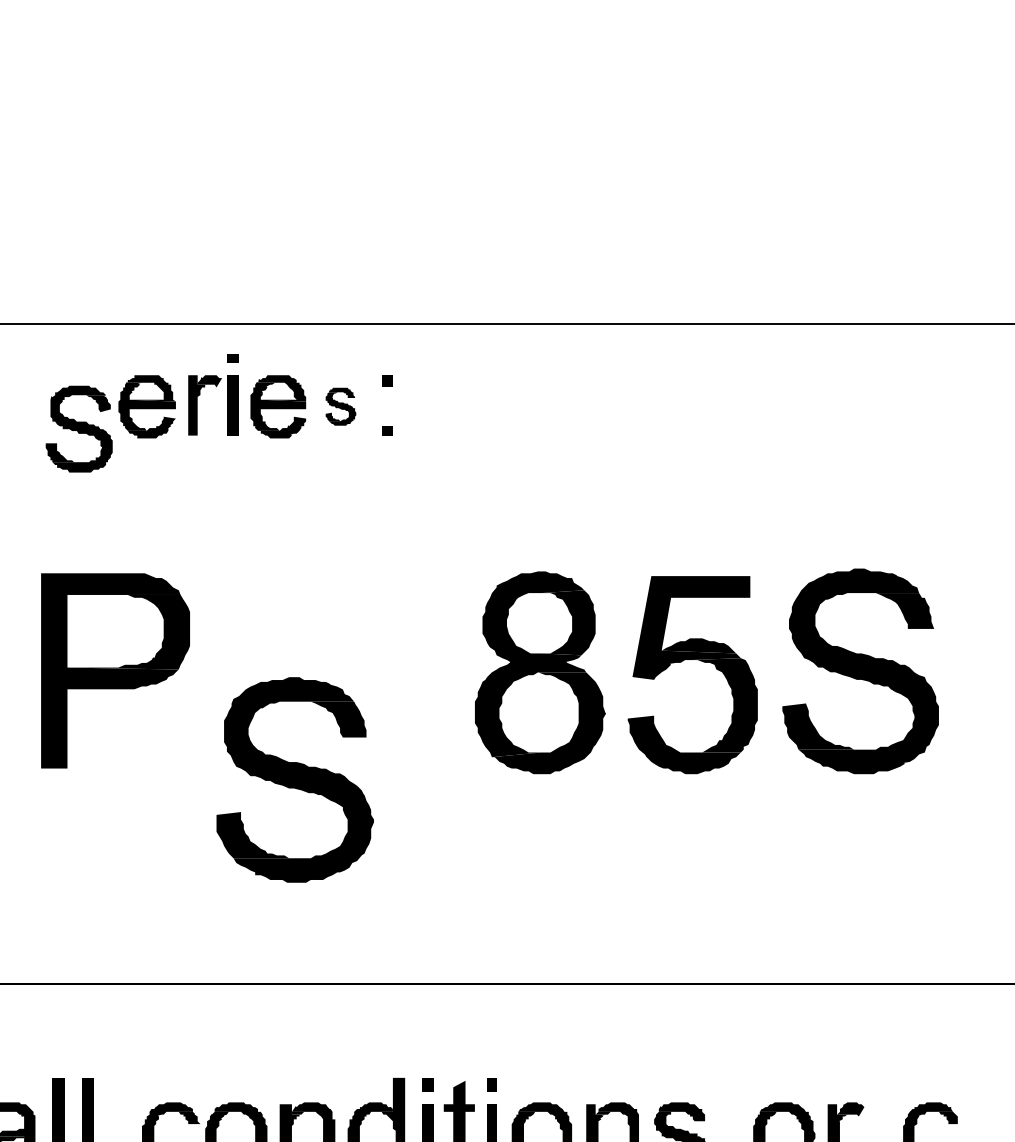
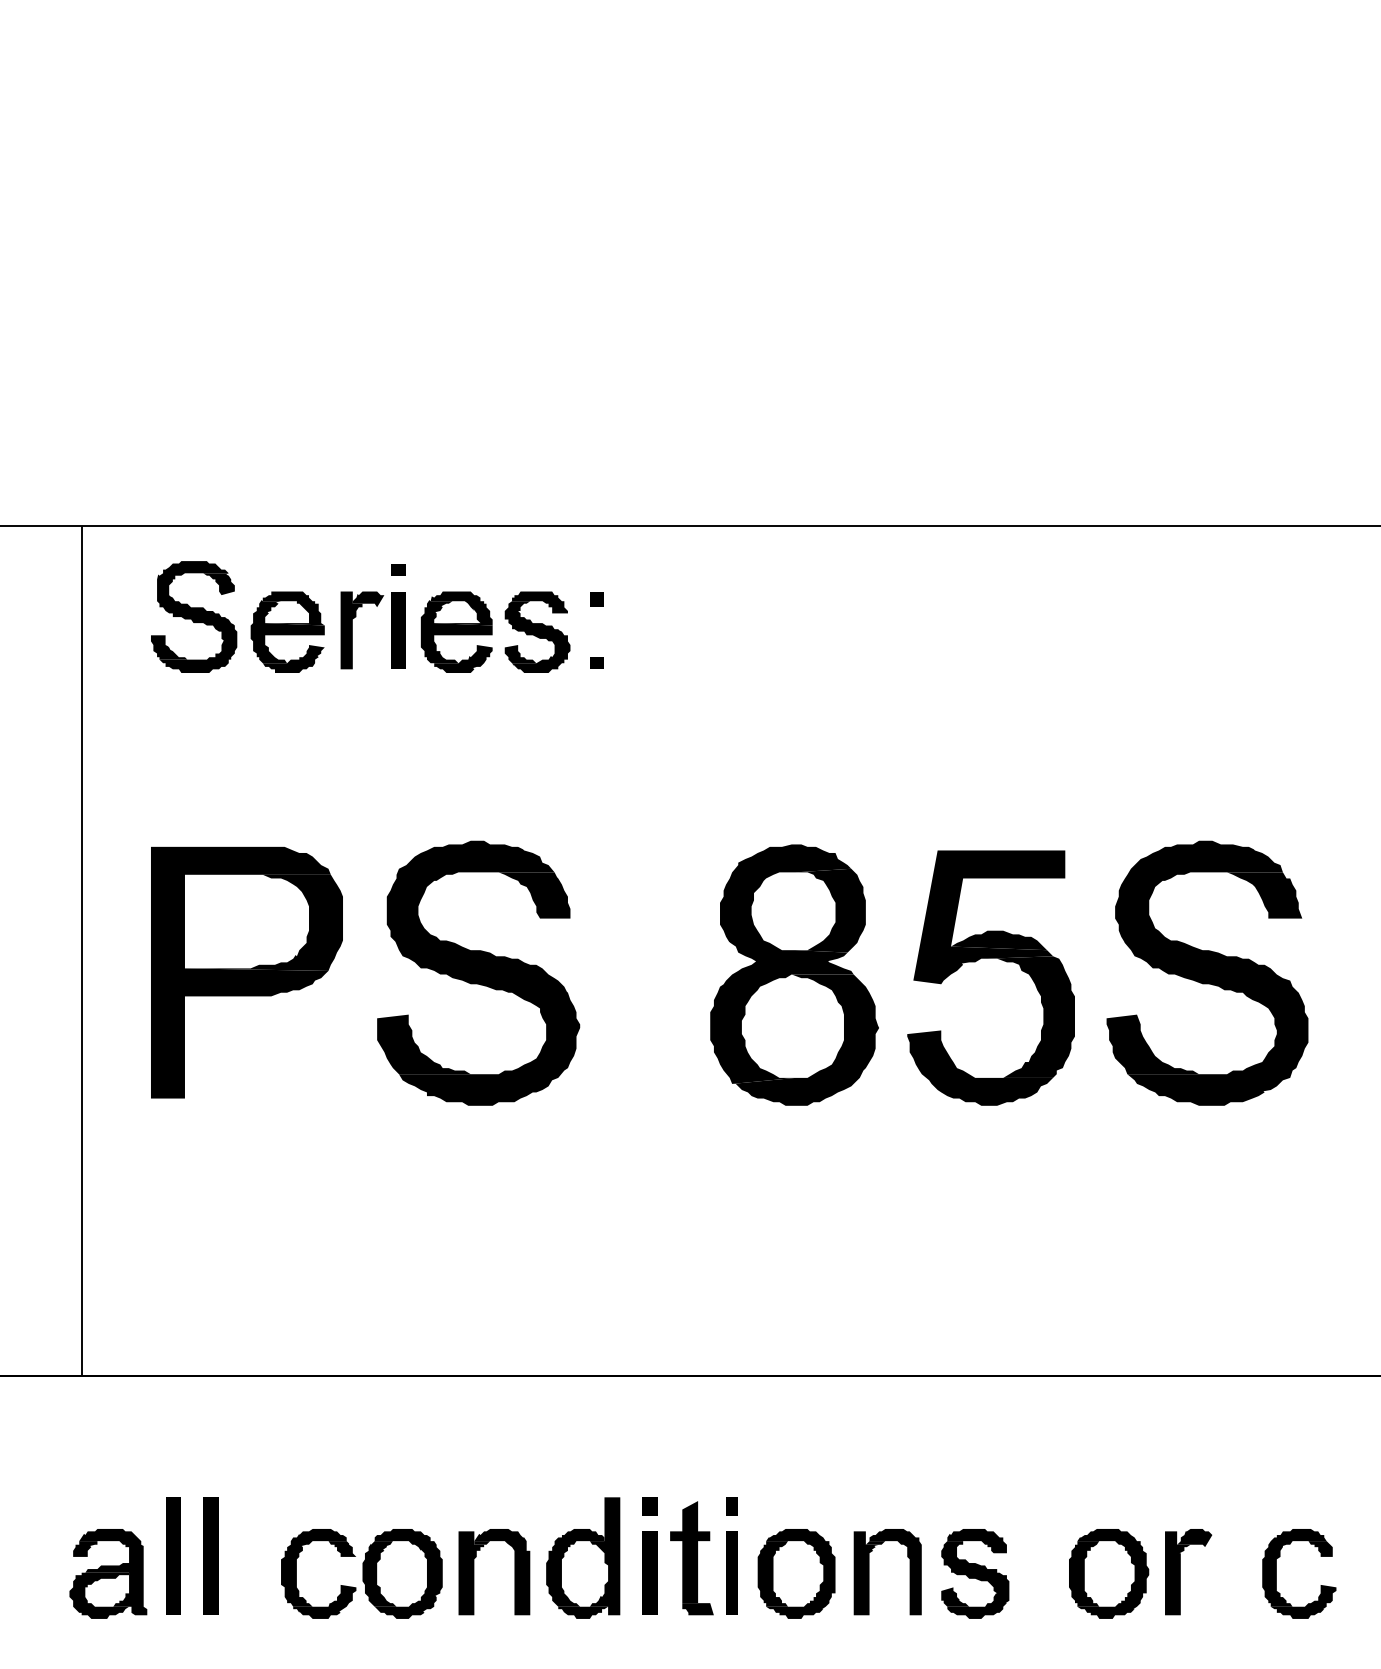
part: (340, 406) -> (537, 631), size x1.67
part: (79, 428) -> (194, 616), moved
part: (295, 779) -> (478, 972), moved

